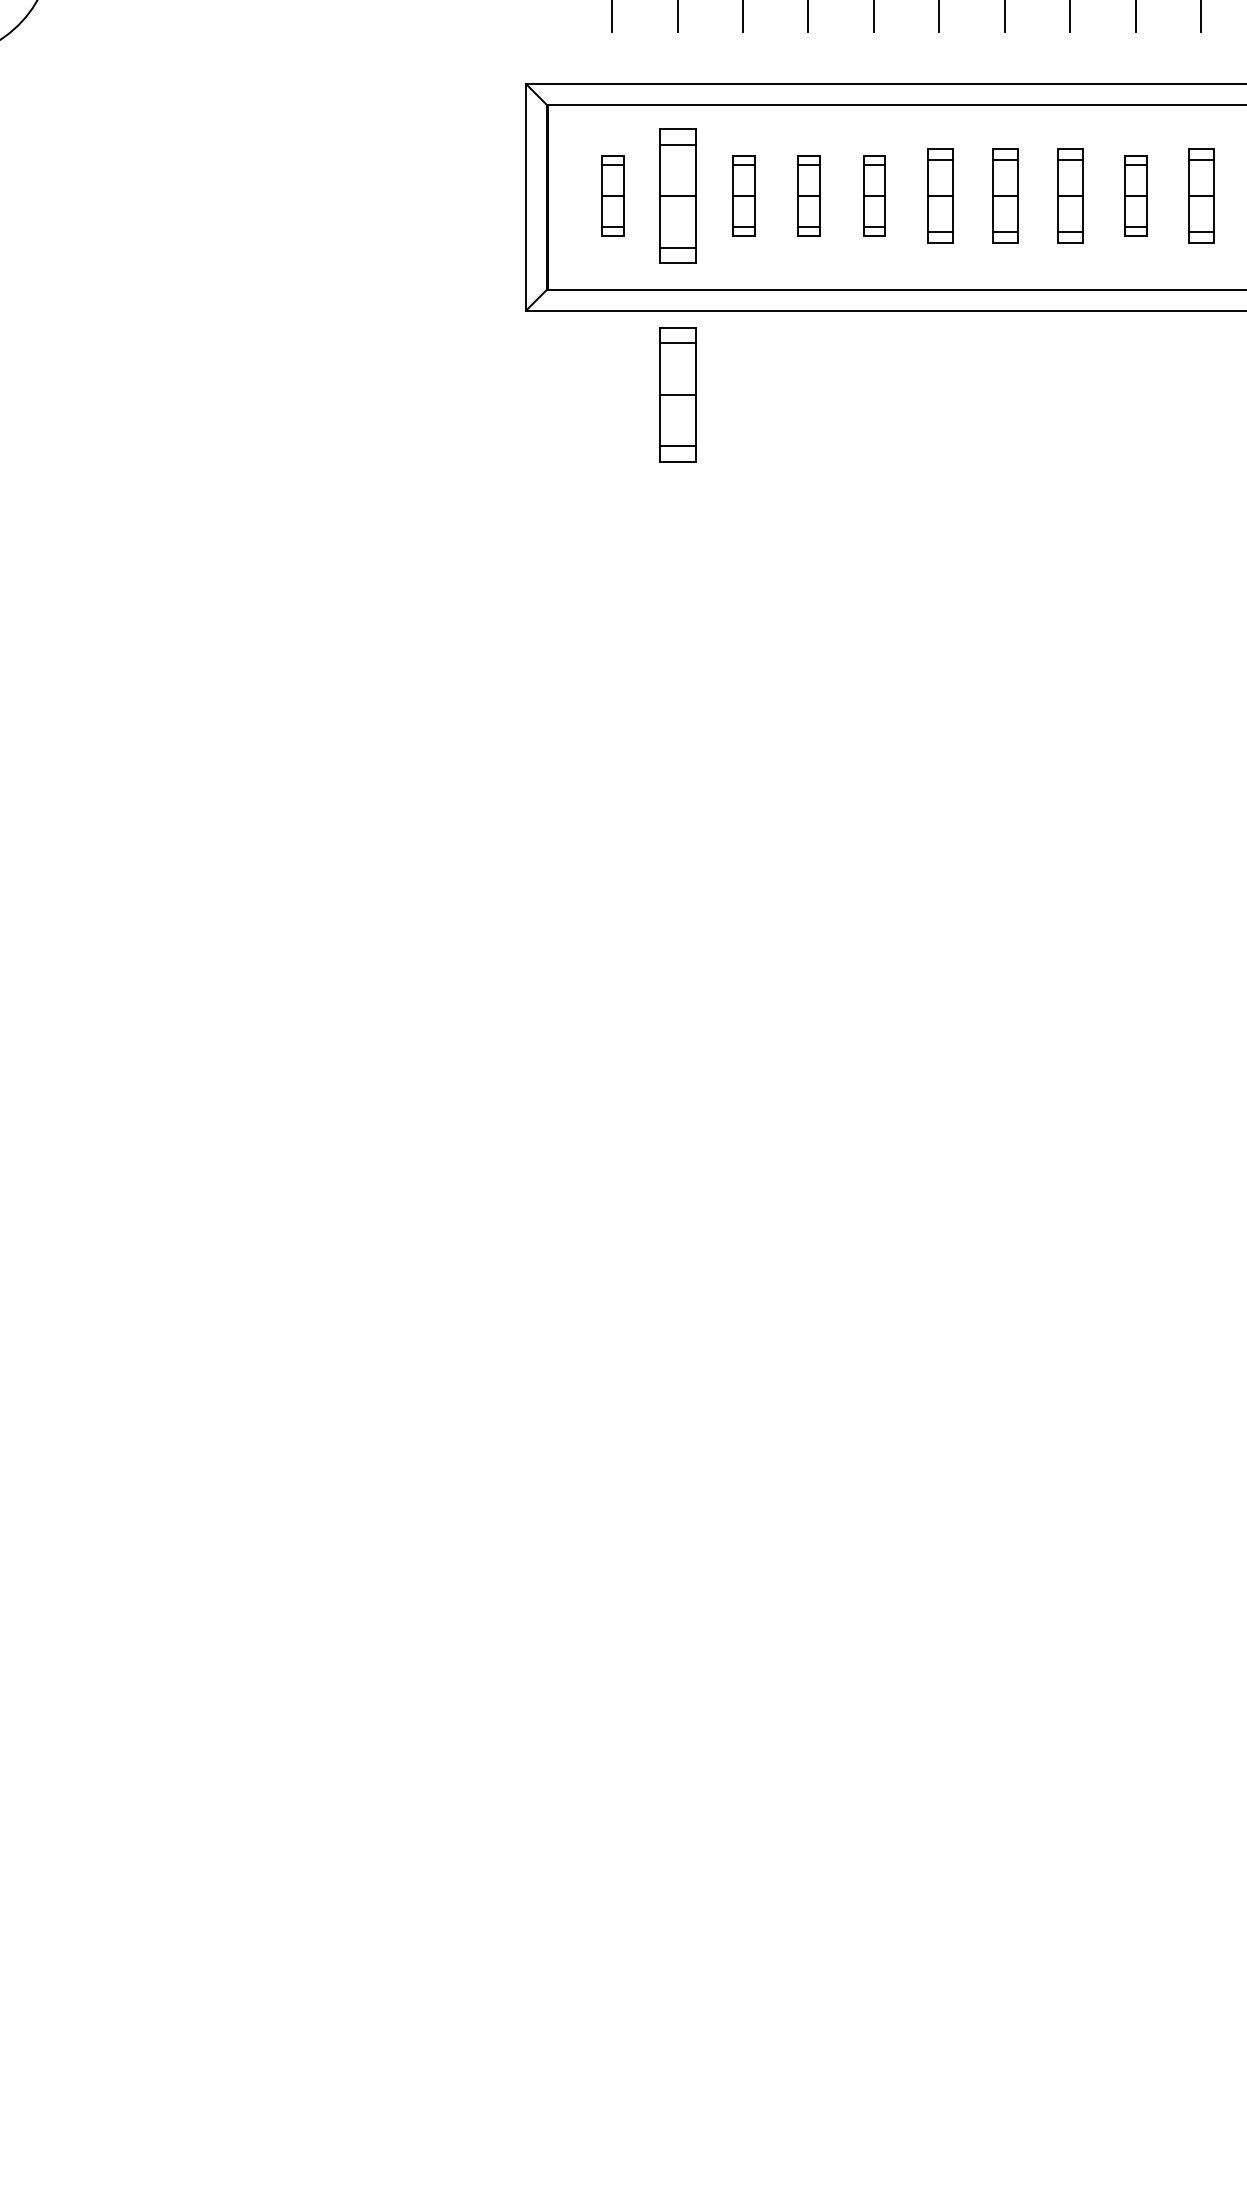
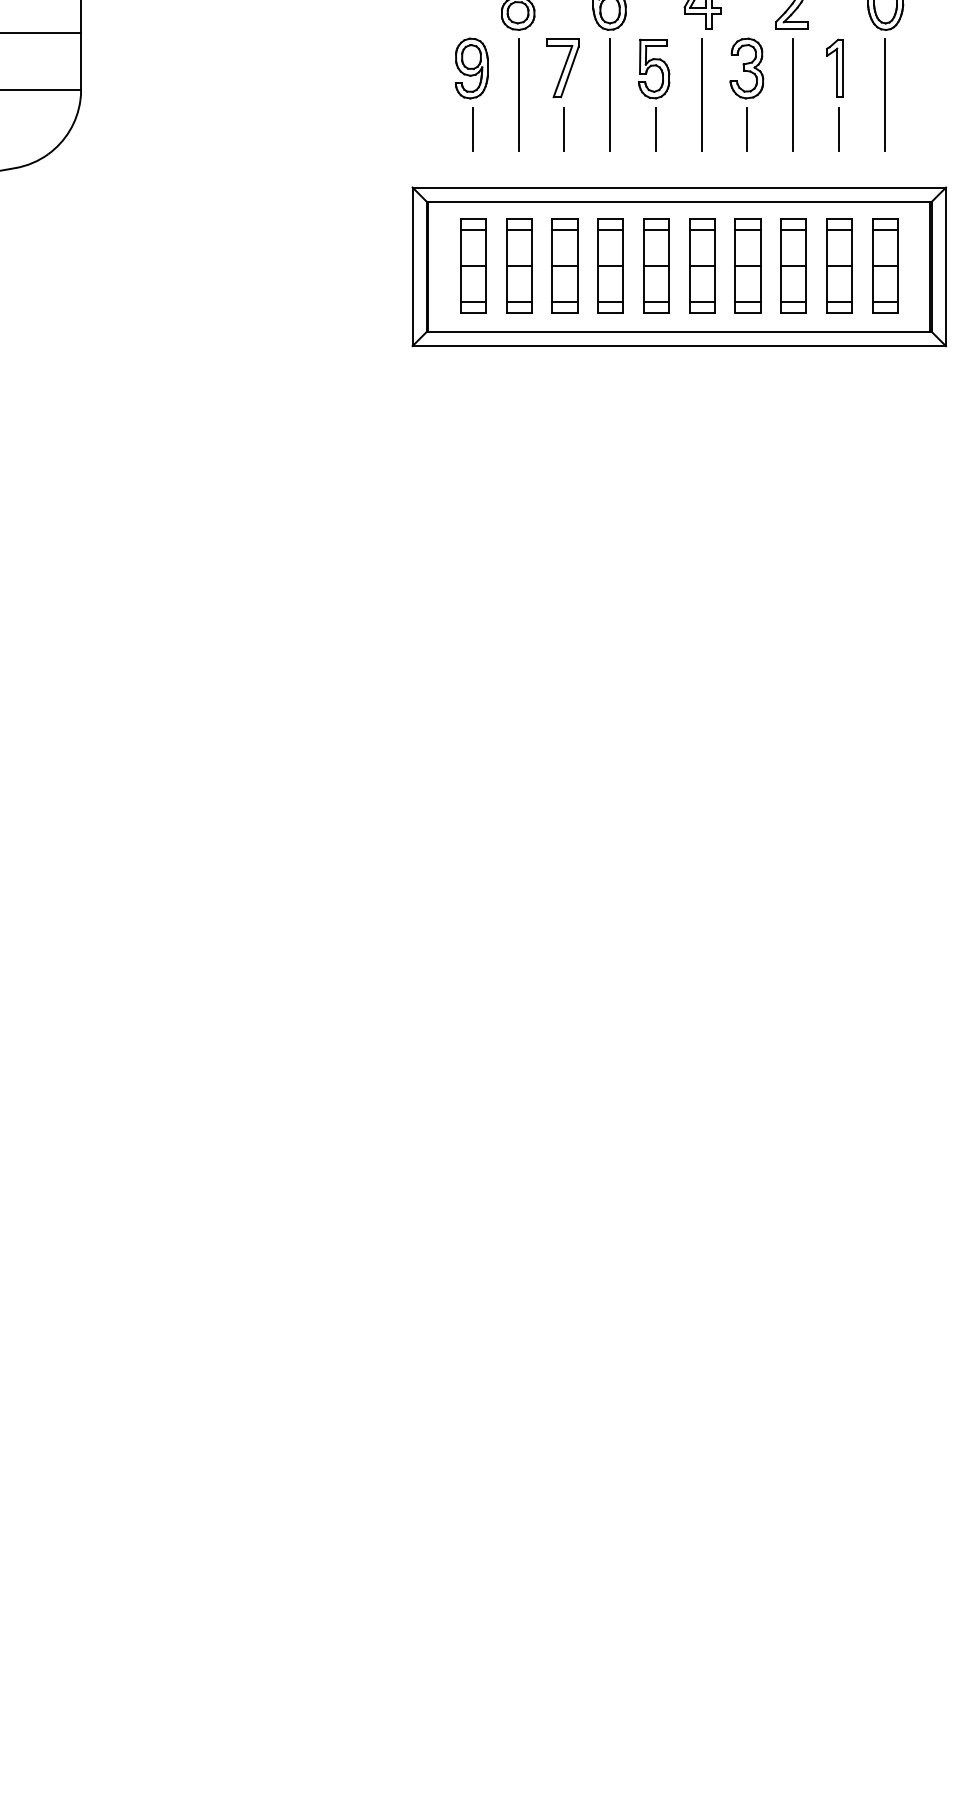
part: (613, 195) -> (473, 265), size x1.67
part: (743, 195) -> (564, 265), size x1.67
part: (808, 195) -> (610, 265), size x1.67
part: (874, 195) -> (656, 265), size x1.67
part: (940, 195) -> (702, 265), size x1.43
part: (1004, 195) -> (747, 265), size x1.43
part: (1070, 195) -> (793, 265), size x1.43
part: (1136, 195) -> (839, 265), size x1.67
part: (1201, 195) -> (885, 265), size x1.43
part: (678, 394) -> (519, 404), removed

